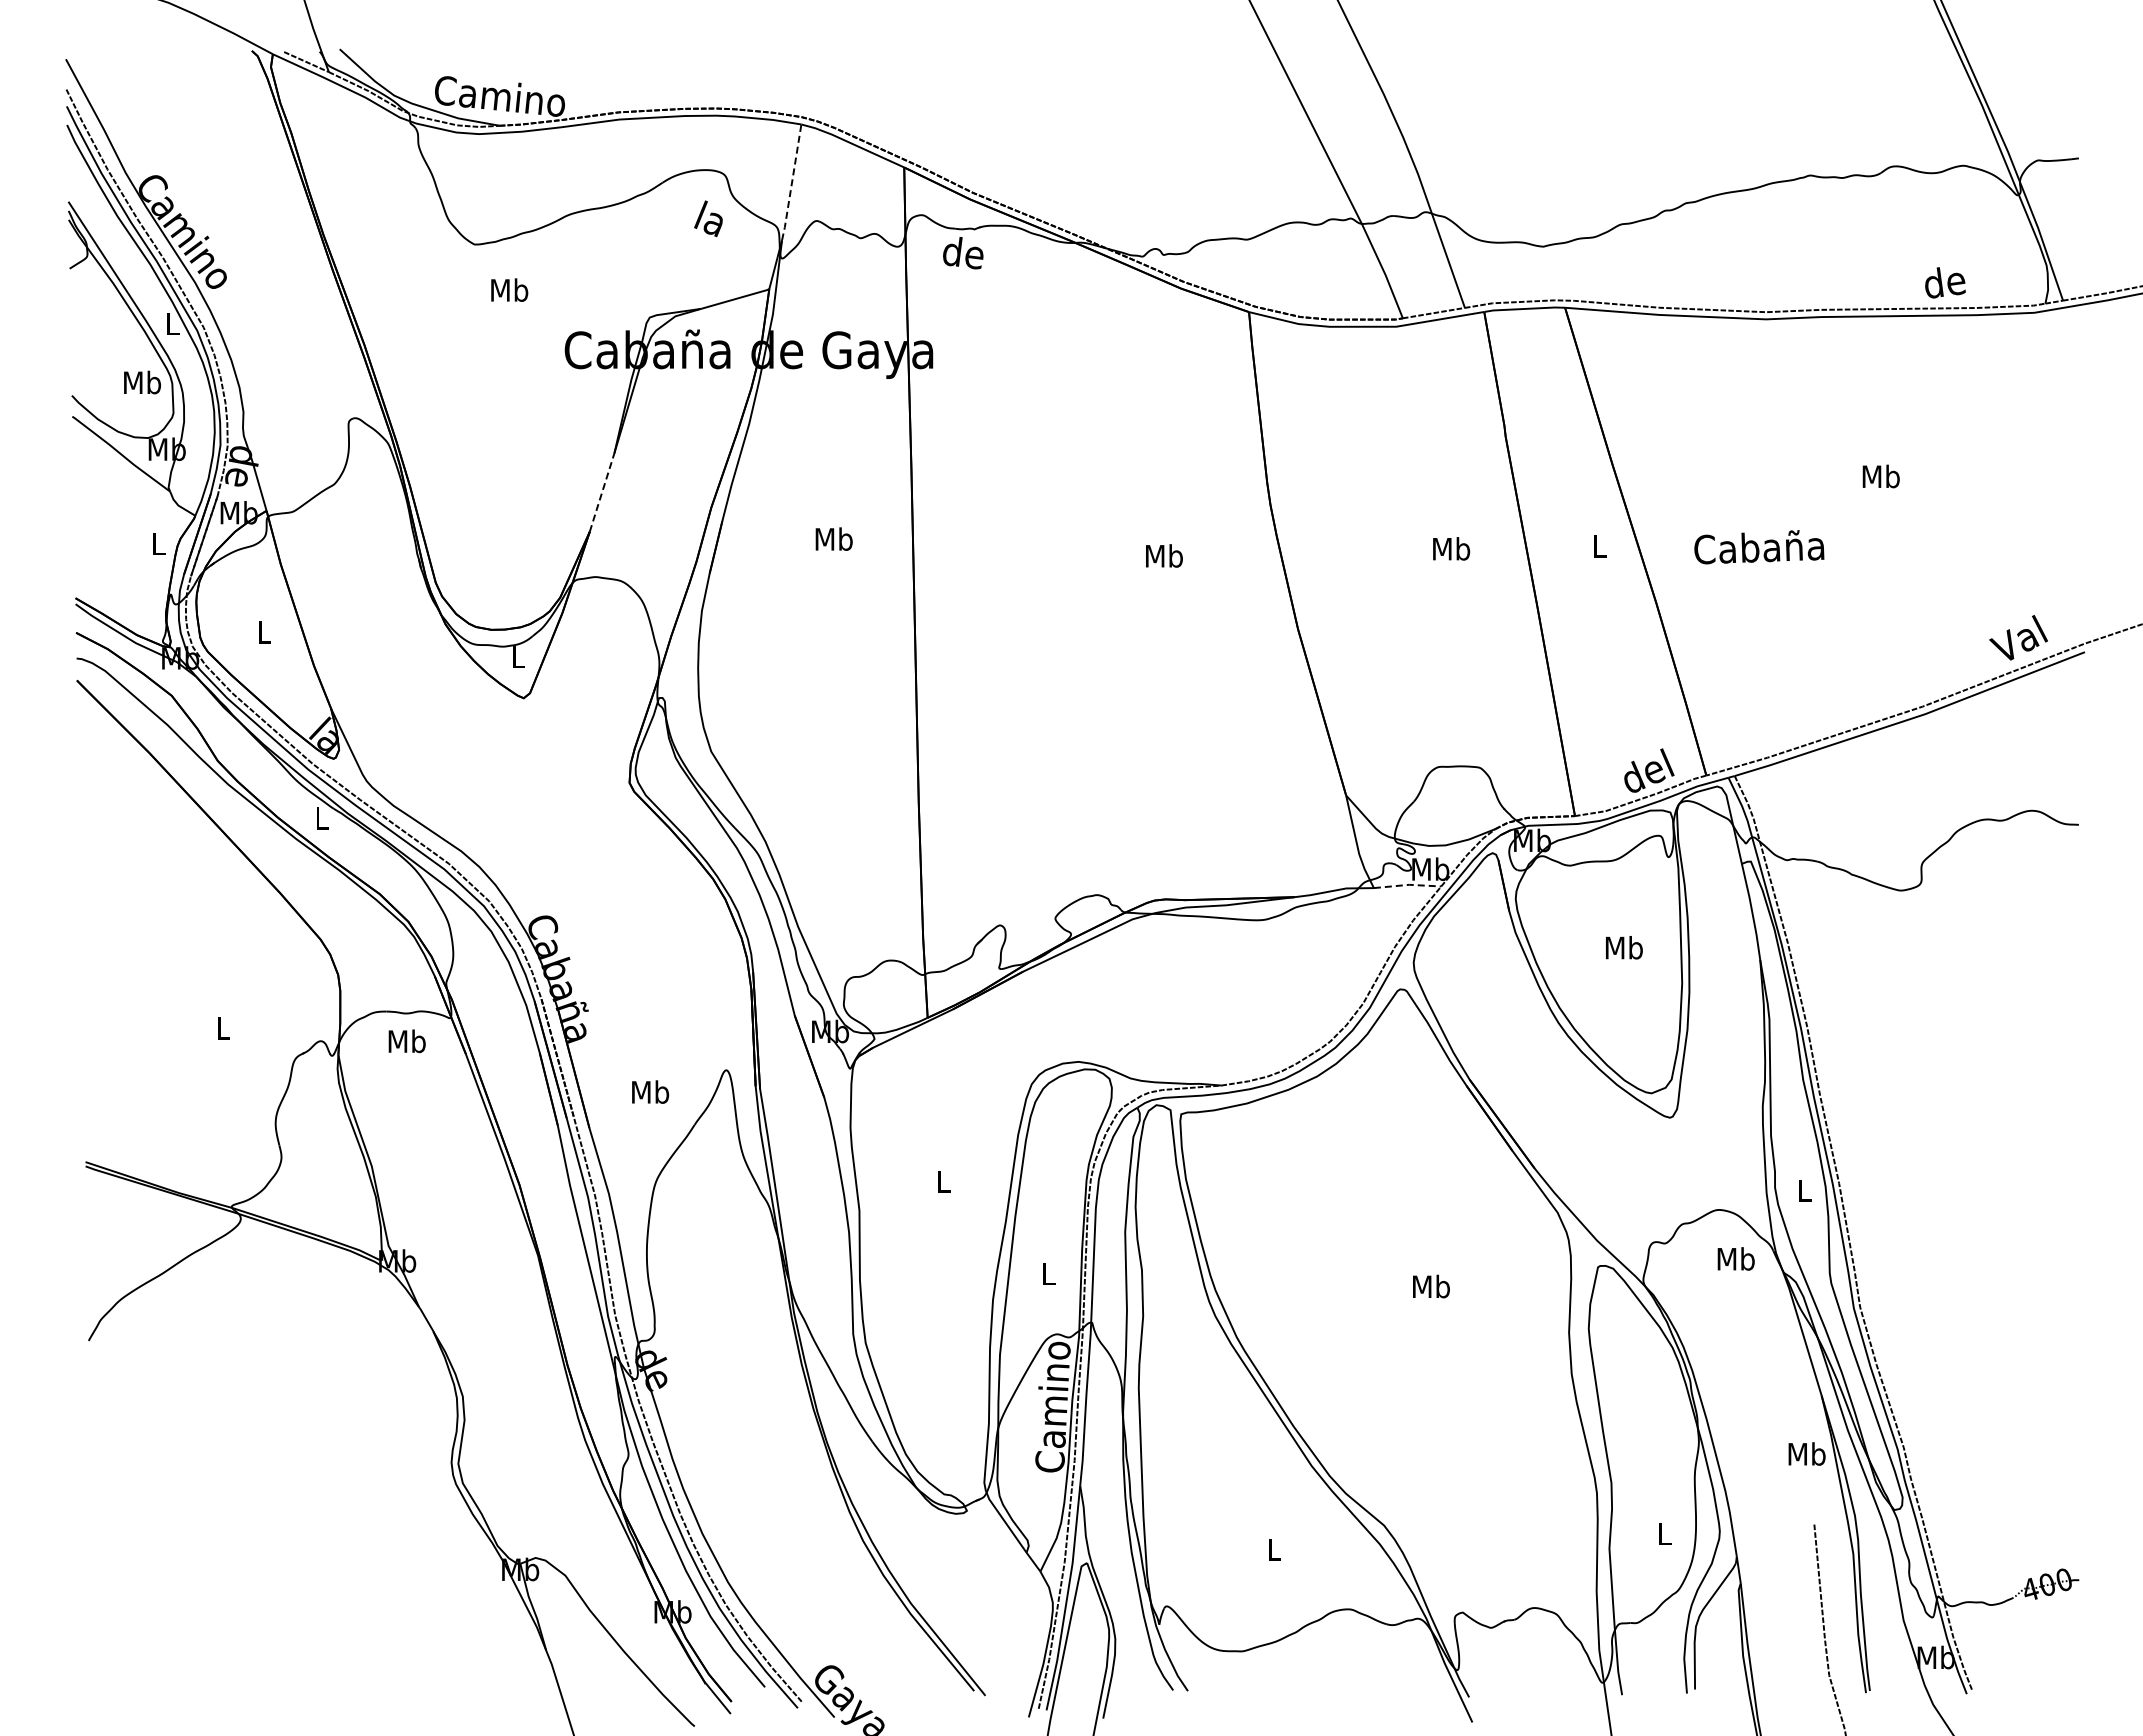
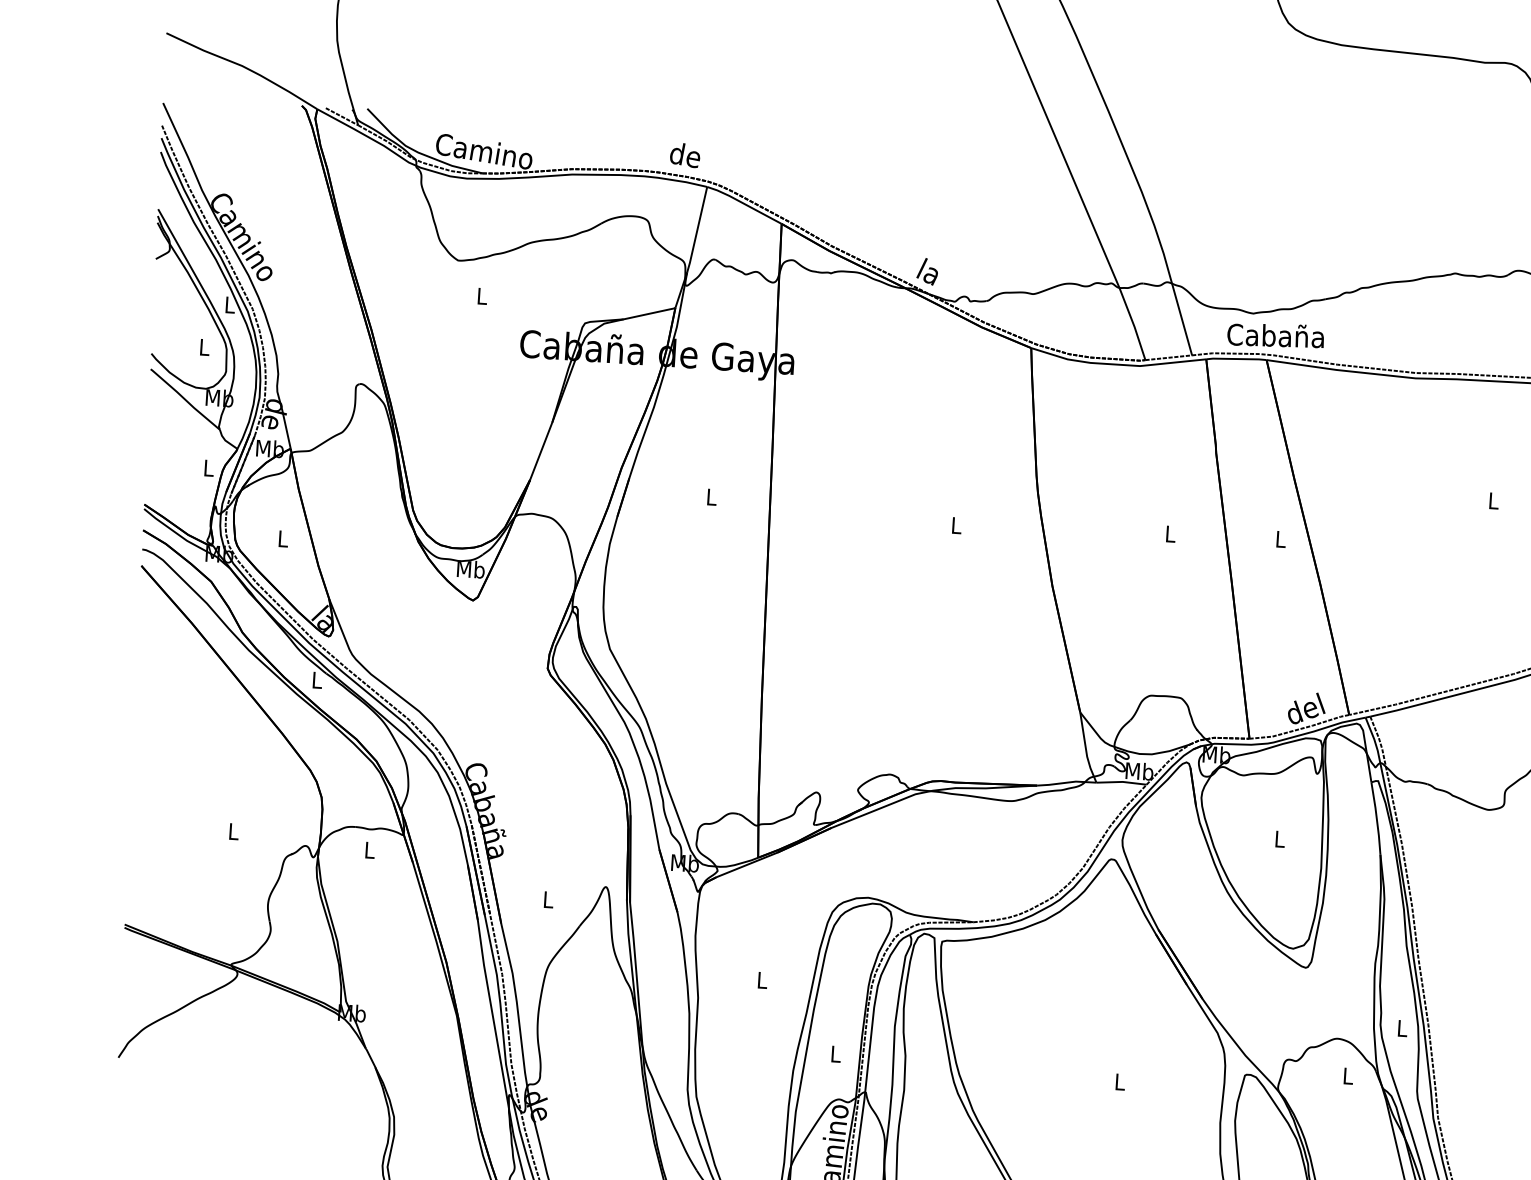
line: (791, 183) -> (697, 230), dashed -> solid
text: (708, 218) -> (927, 271), moved
text: (963, 253) -> (685, 155), moved
text: (509, 289) -> (482, 295), Mb -> L
text: (142, 382) -> (204, 347), Mb -> L
text: (1880, 476) -> (1493, 500), Mb -> L
line: (602, 492) -> (541, 451), dashed -> solid
text: (833, 538) -> (711, 496), Mb -> L
text: (1759, 547) -> (1275, 335), moved
text: (1451, 548) -> (1170, 533), Mb -> L
text: (1164, 555) -> (956, 525), Mb -> L
text: (518, 656) -> (471, 569), L -> Mb
line: (1408, 884) -> (1122, 781), dashed -> solid
text: (1624, 947) -> (1280, 838), Mb -> L
text: (406, 1041) -> (369, 850), Mb -> L
text: (650, 1091) -> (548, 899), Mb -> L
text: (1735, 1258) -> (1347, 1075), Mb -> L
text: (1431, 1286) -> (1120, 1081), Mb -> L

